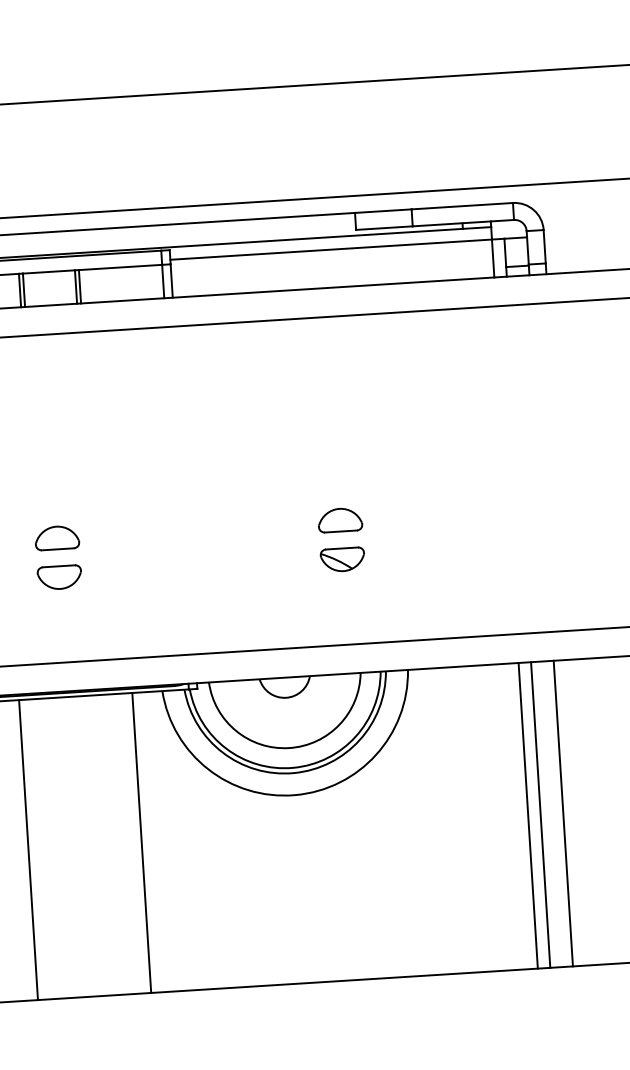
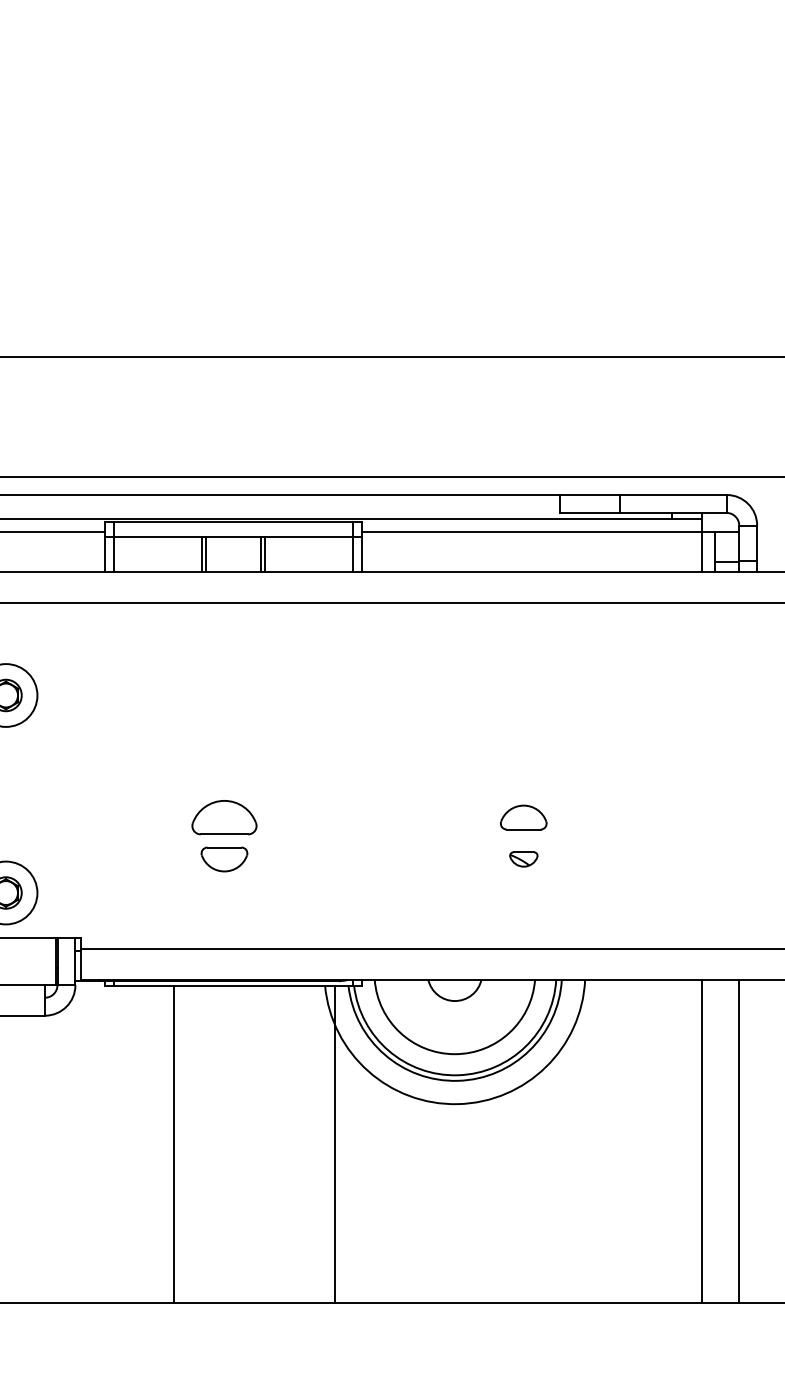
part: (57, 537) -> (224, 817), size x1.4
part: (342, 559) -> (523, 859), size x0.6
line: (540, 814) -> (715, 1140), removed
line: (141, 842) -> (335, 1143), moved

